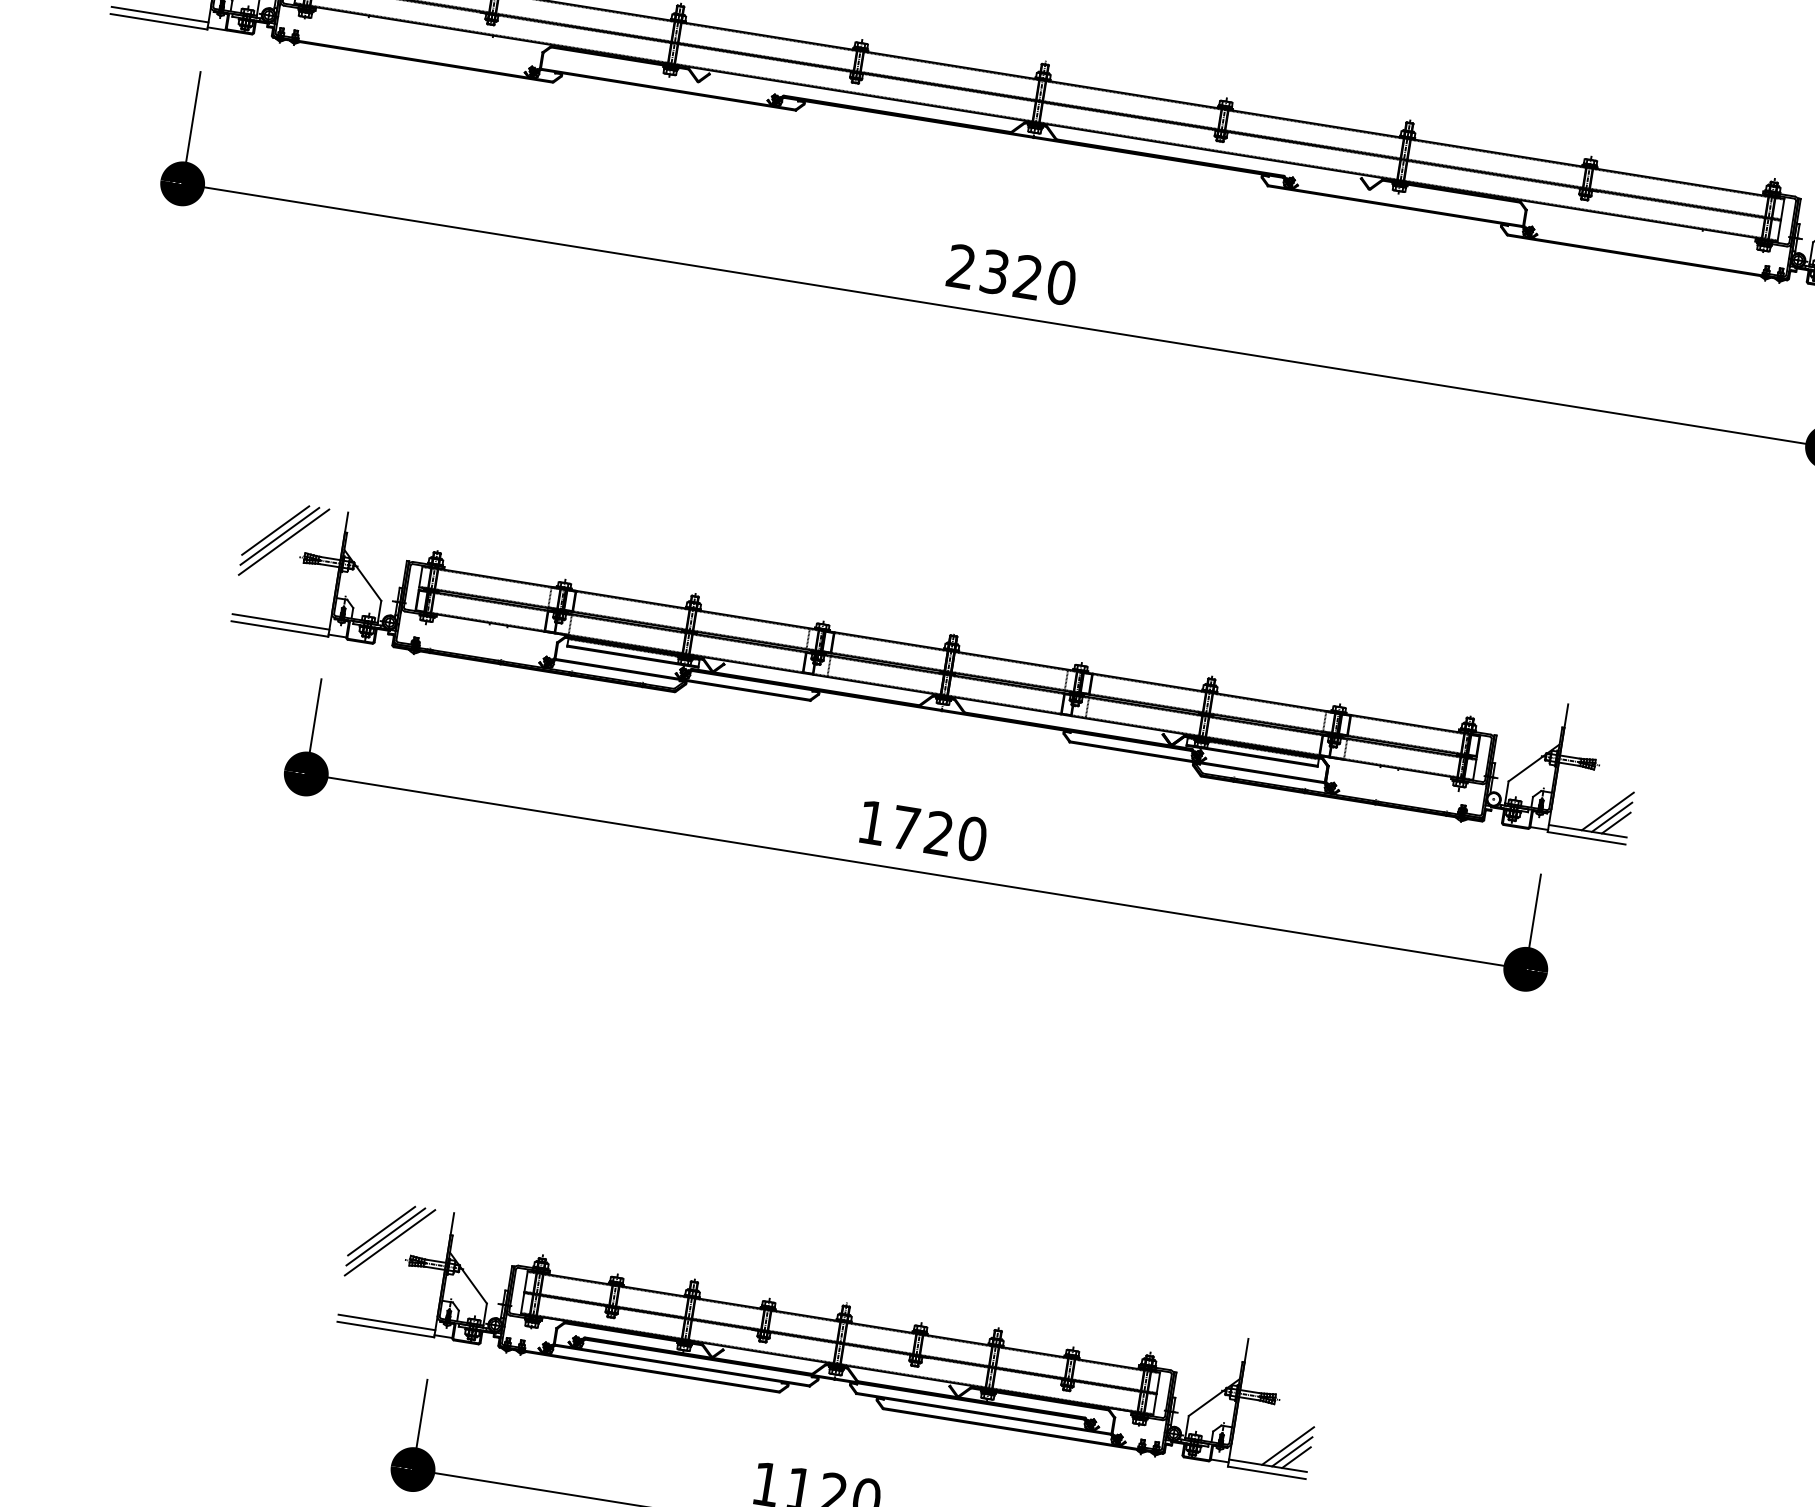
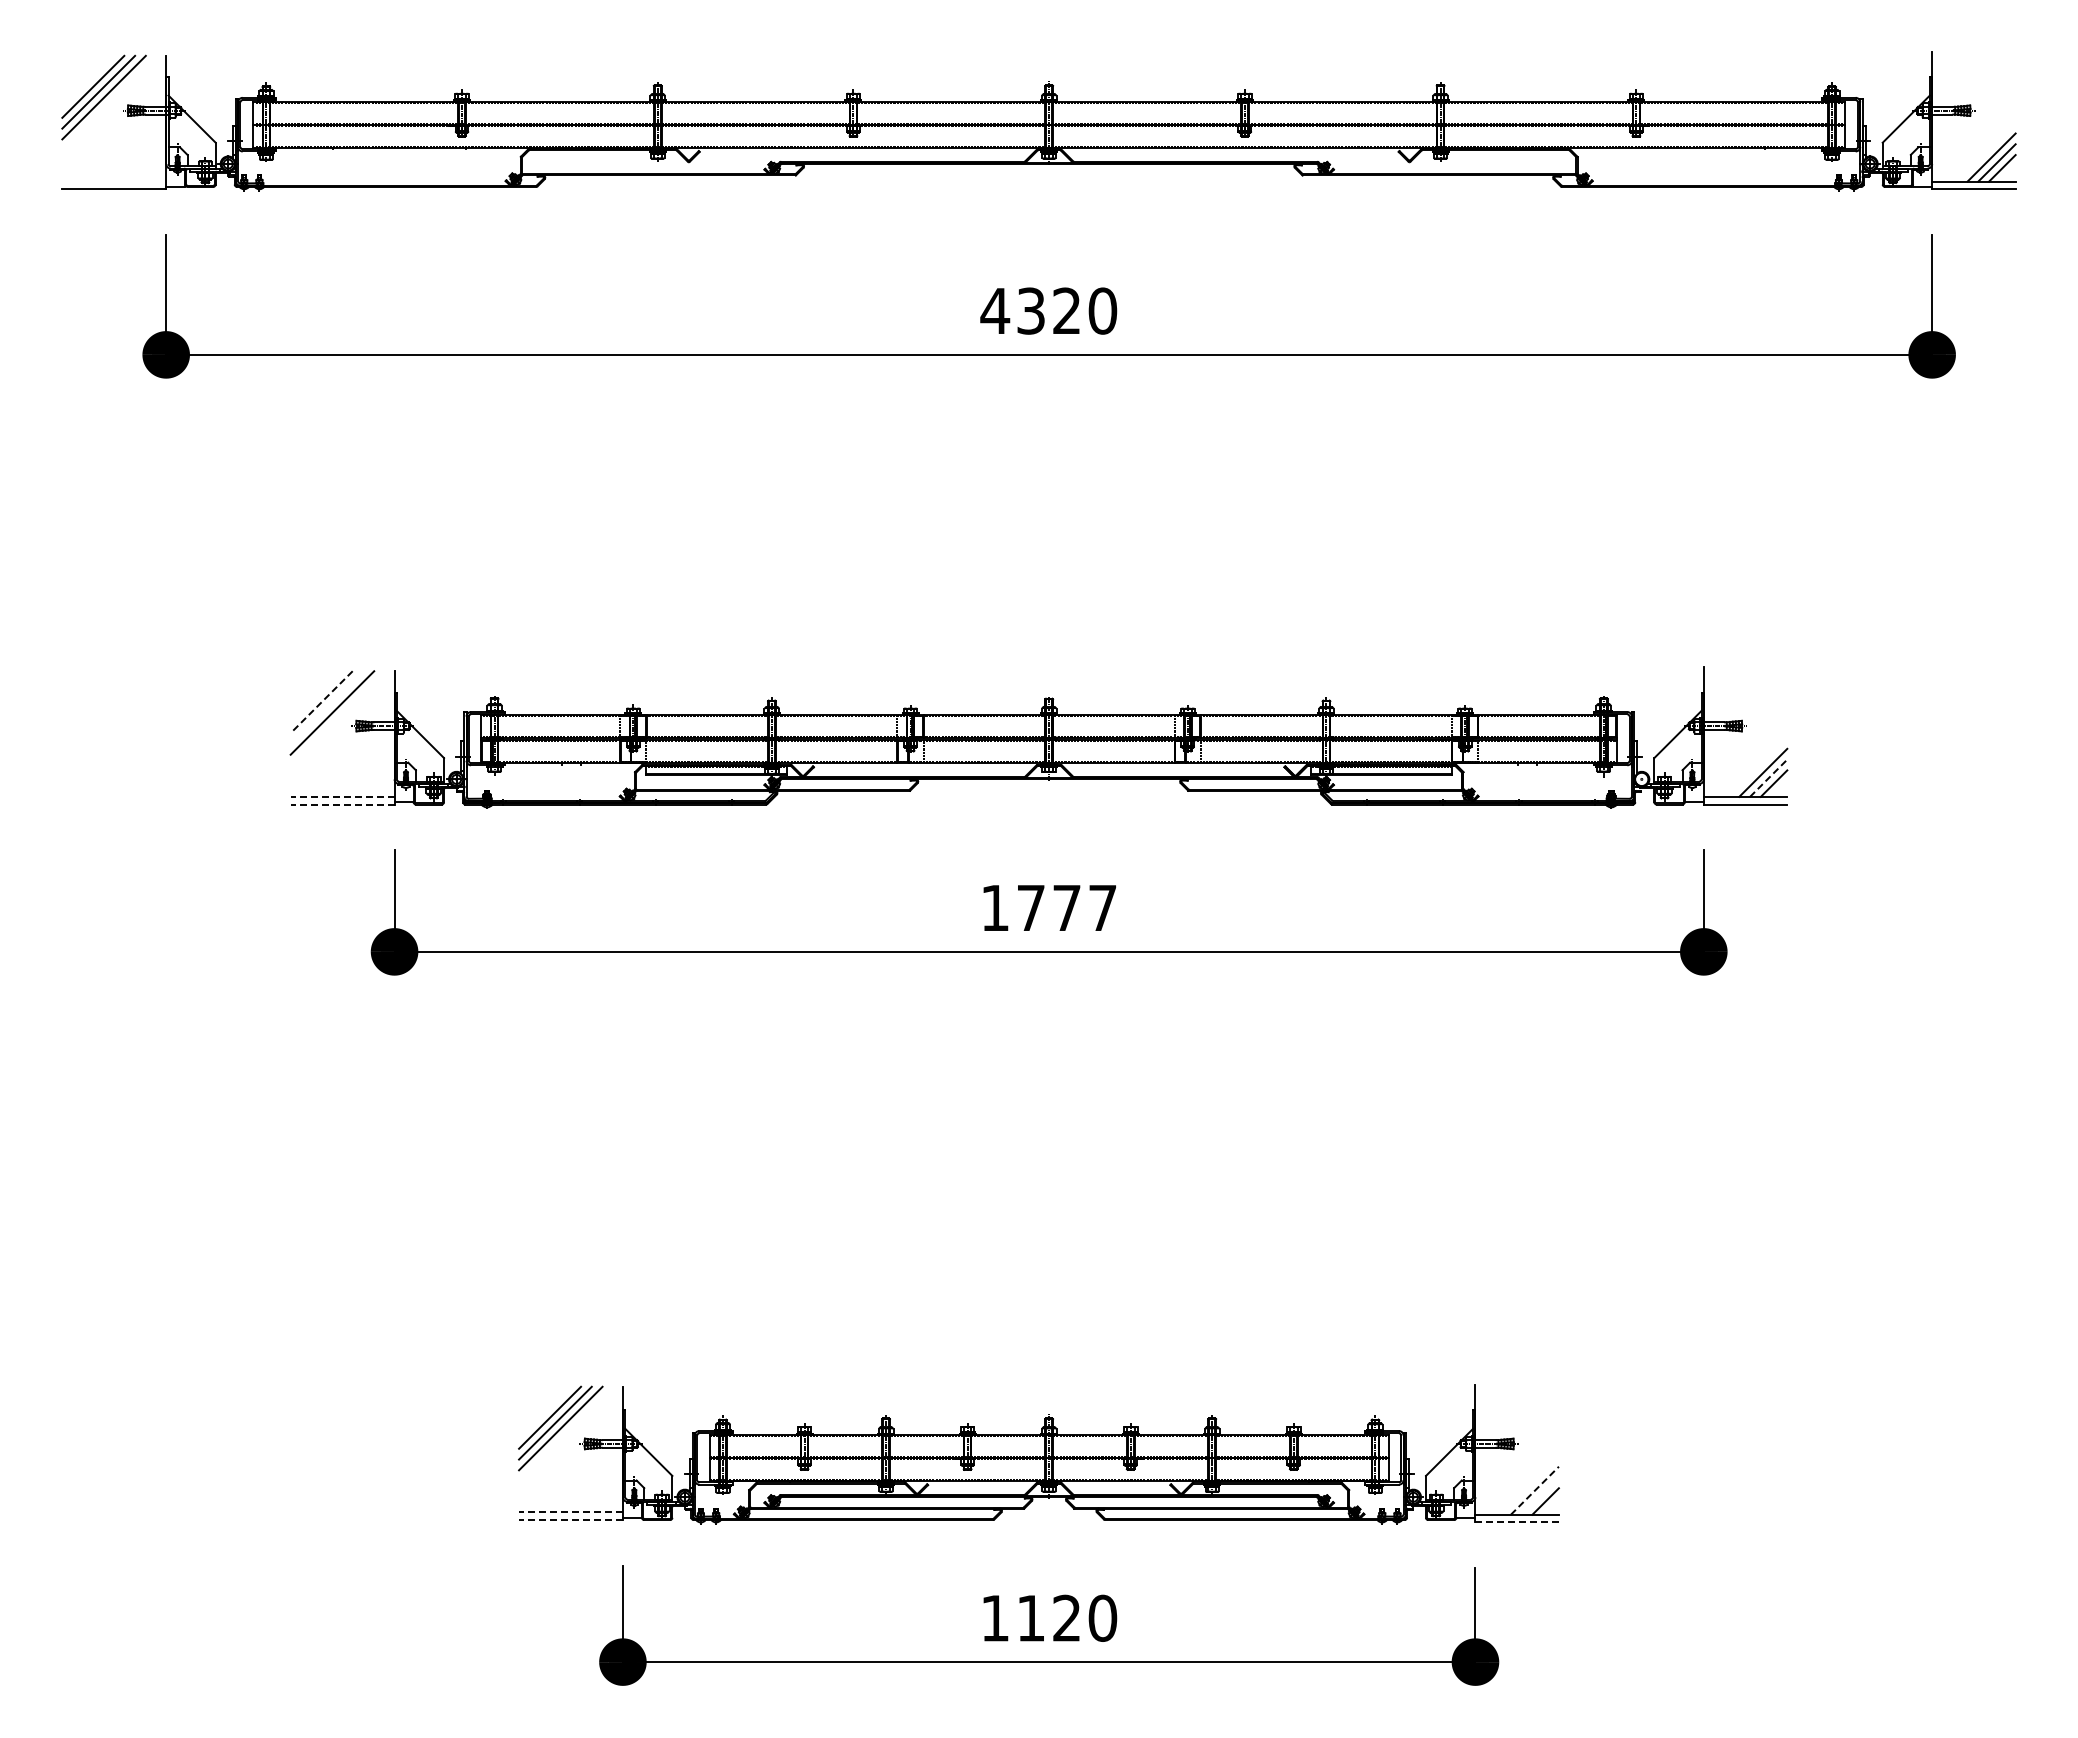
line: (160, 14) -> (114, 181), removed
text: (961, 266) -> (995, 310), 2320 -> 4320
line: (275, 530) -> (321, 702), solid -> dashed
line: (279, 536) -> (326, 707), removed
line: (280, 621) -> (342, 796), solid -> dashed
line: (279, 628) -> (342, 804), solid -> dashed
line: (1612, 816) -> (1769, 777), solid -> dashed
text: (956, 835) -> (1085, 907), 1720 -> 1777
line: (386, 1322) -> (570, 1512), solid -> dashed
line: (385, 1329) -> (570, 1520), solid -> dashed
line: (1287, 1445) -> (1534, 1490), solid -> dashed
line: (1291, 1451) -> (1539, 1495), removed
line: (1267, 1473) -> (1517, 1522), solid -> dashed

